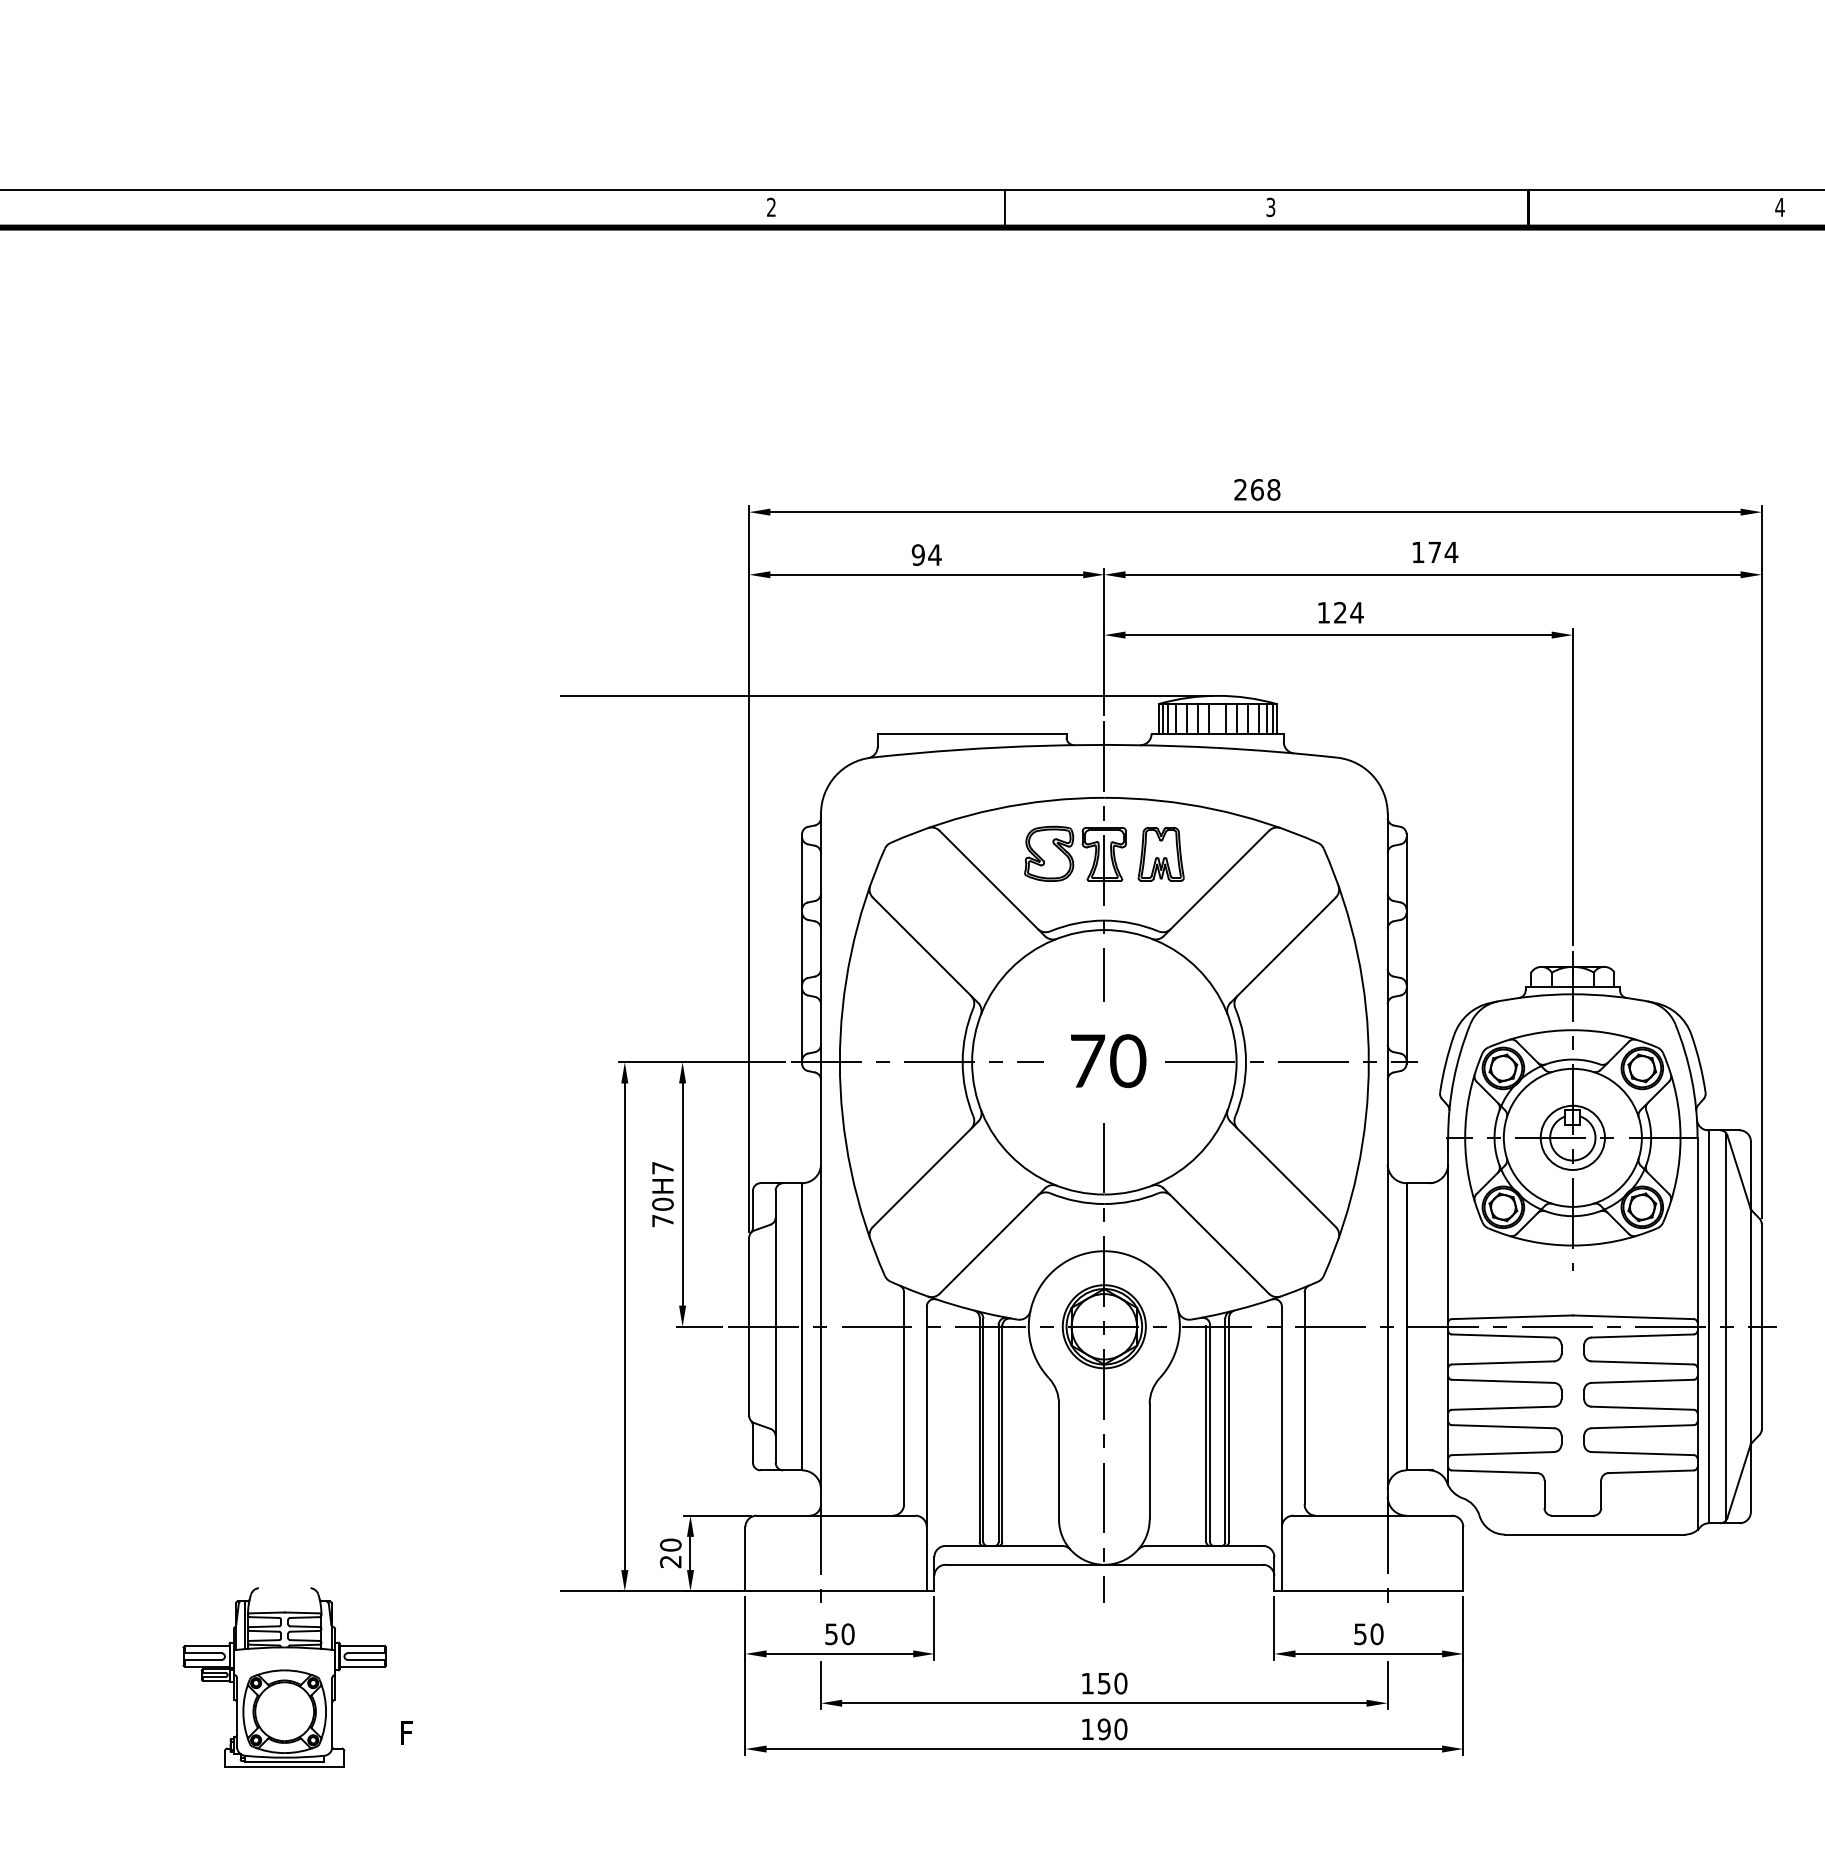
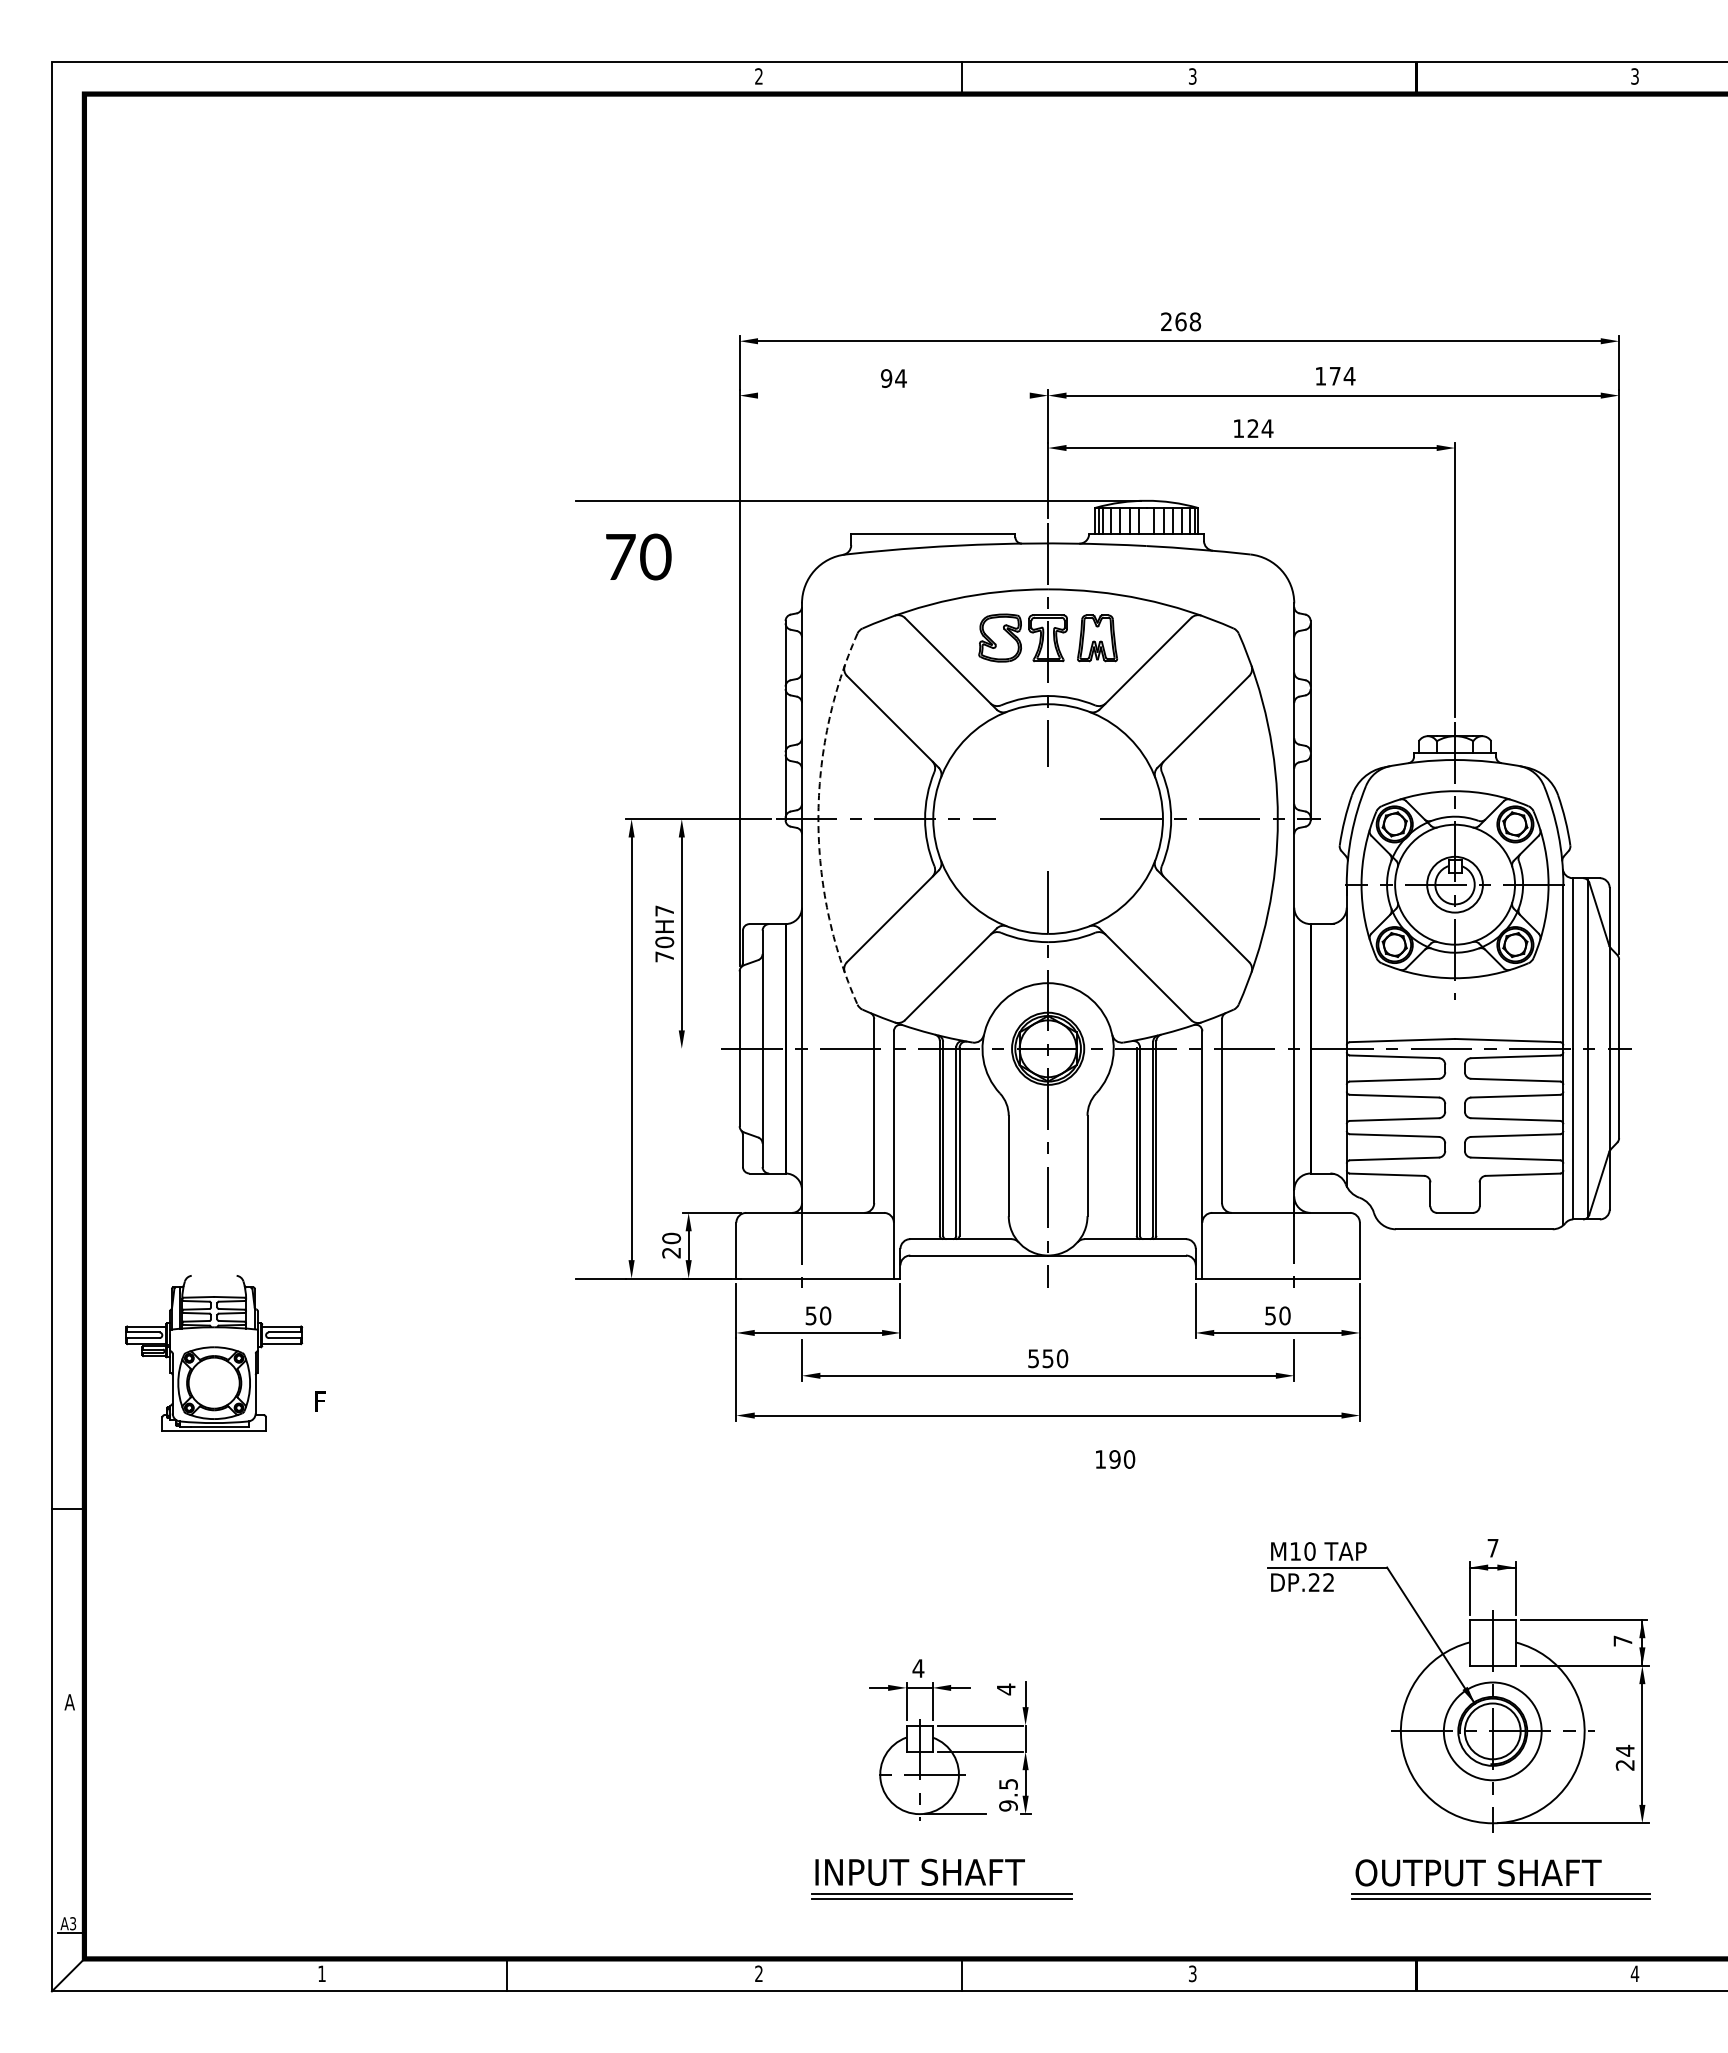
text: (1779, 207) -> (1634, 76), 4 -> 3
line: (926, 574) -> (893, 395), removed
text: (1108, 1060) -> (638, 556), moved
arc: (839, 1062) -> (818, 819), solid -> dashed
line: (699, 1326) -> (696, 1048), removed
part: (297, 1677) -> (225, 1353), moved
text: (1087, 1683) -> (1033, 1358), 150 -> 550
text: (1104, 1729) -> (1115, 1459), moved

